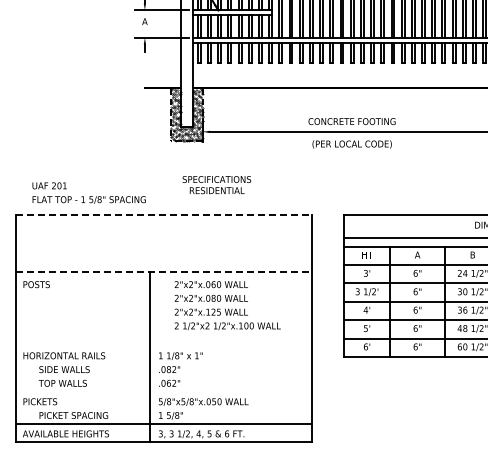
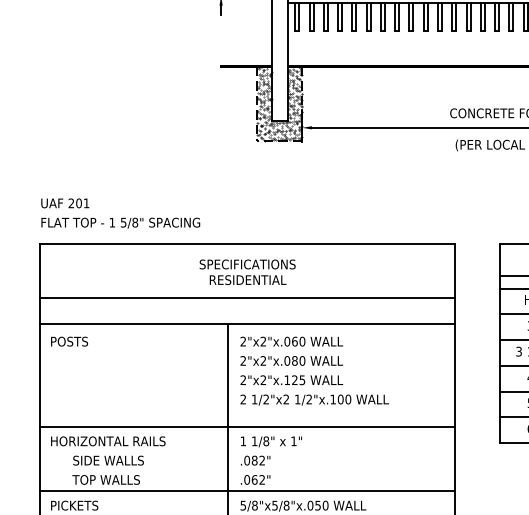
text: (216, 185) -> (247, 272), moved
text: (88, 192) -> (119, 212), moved
line: (164, 214) -> (248, 243), dashed -> solid
line: (163, 253) -> (247, 298), added
line: (164, 272) -> (248, 324), dashed -> solid
text: (227, 305) -> (314, 370), moved
line: (163, 345) -> (247, 426), added
line: (163, 391) -> (247, 491), added

